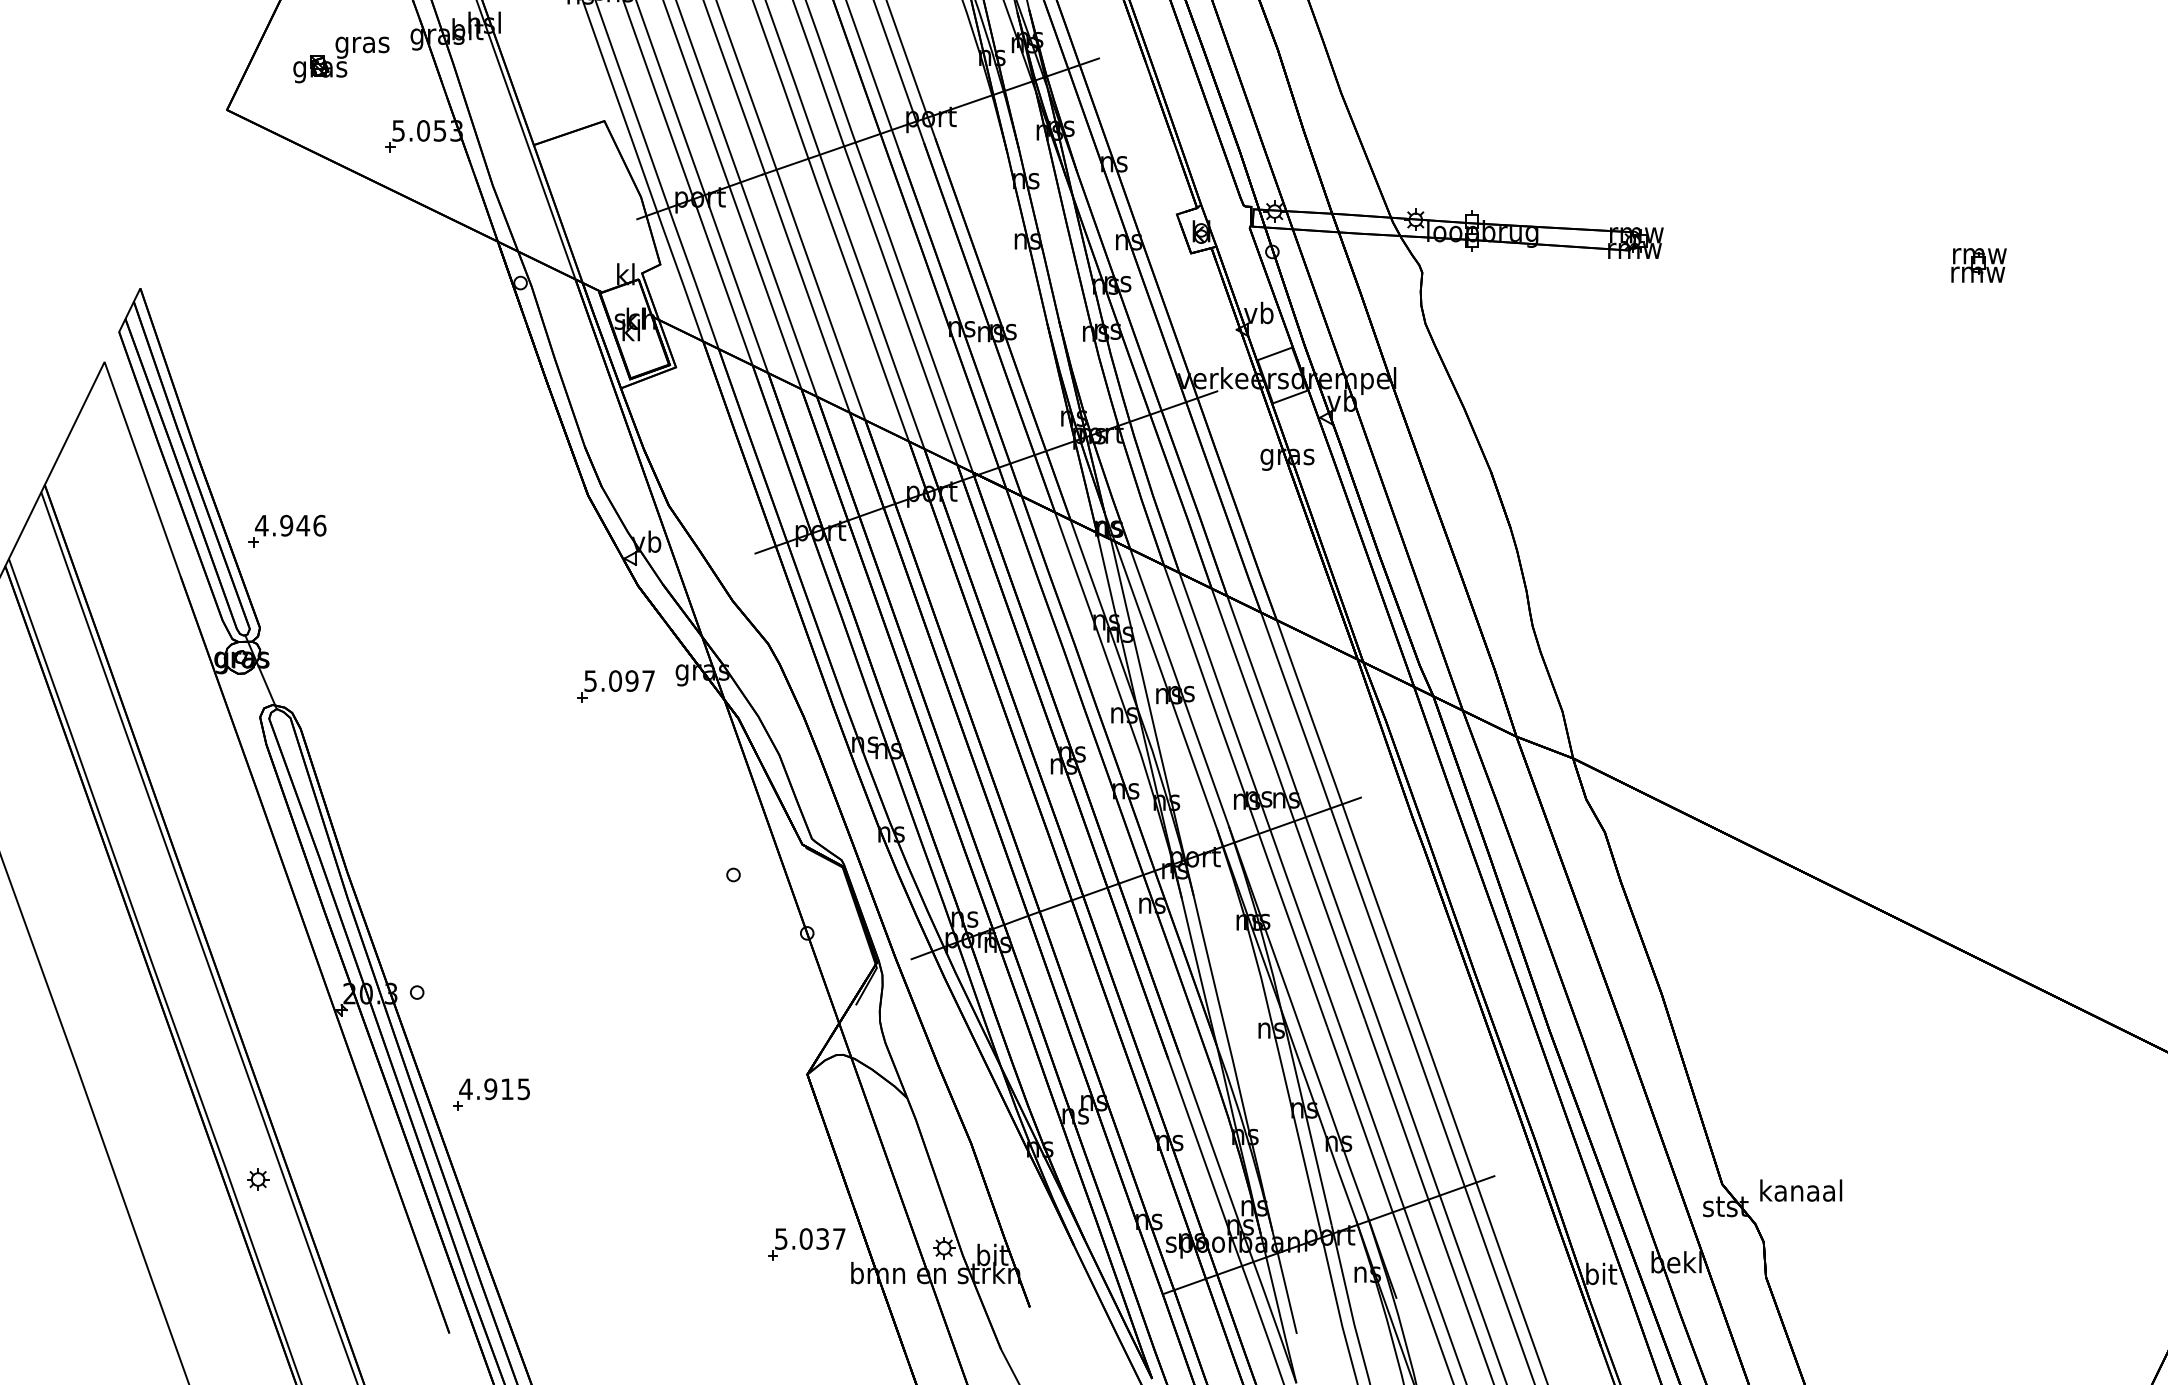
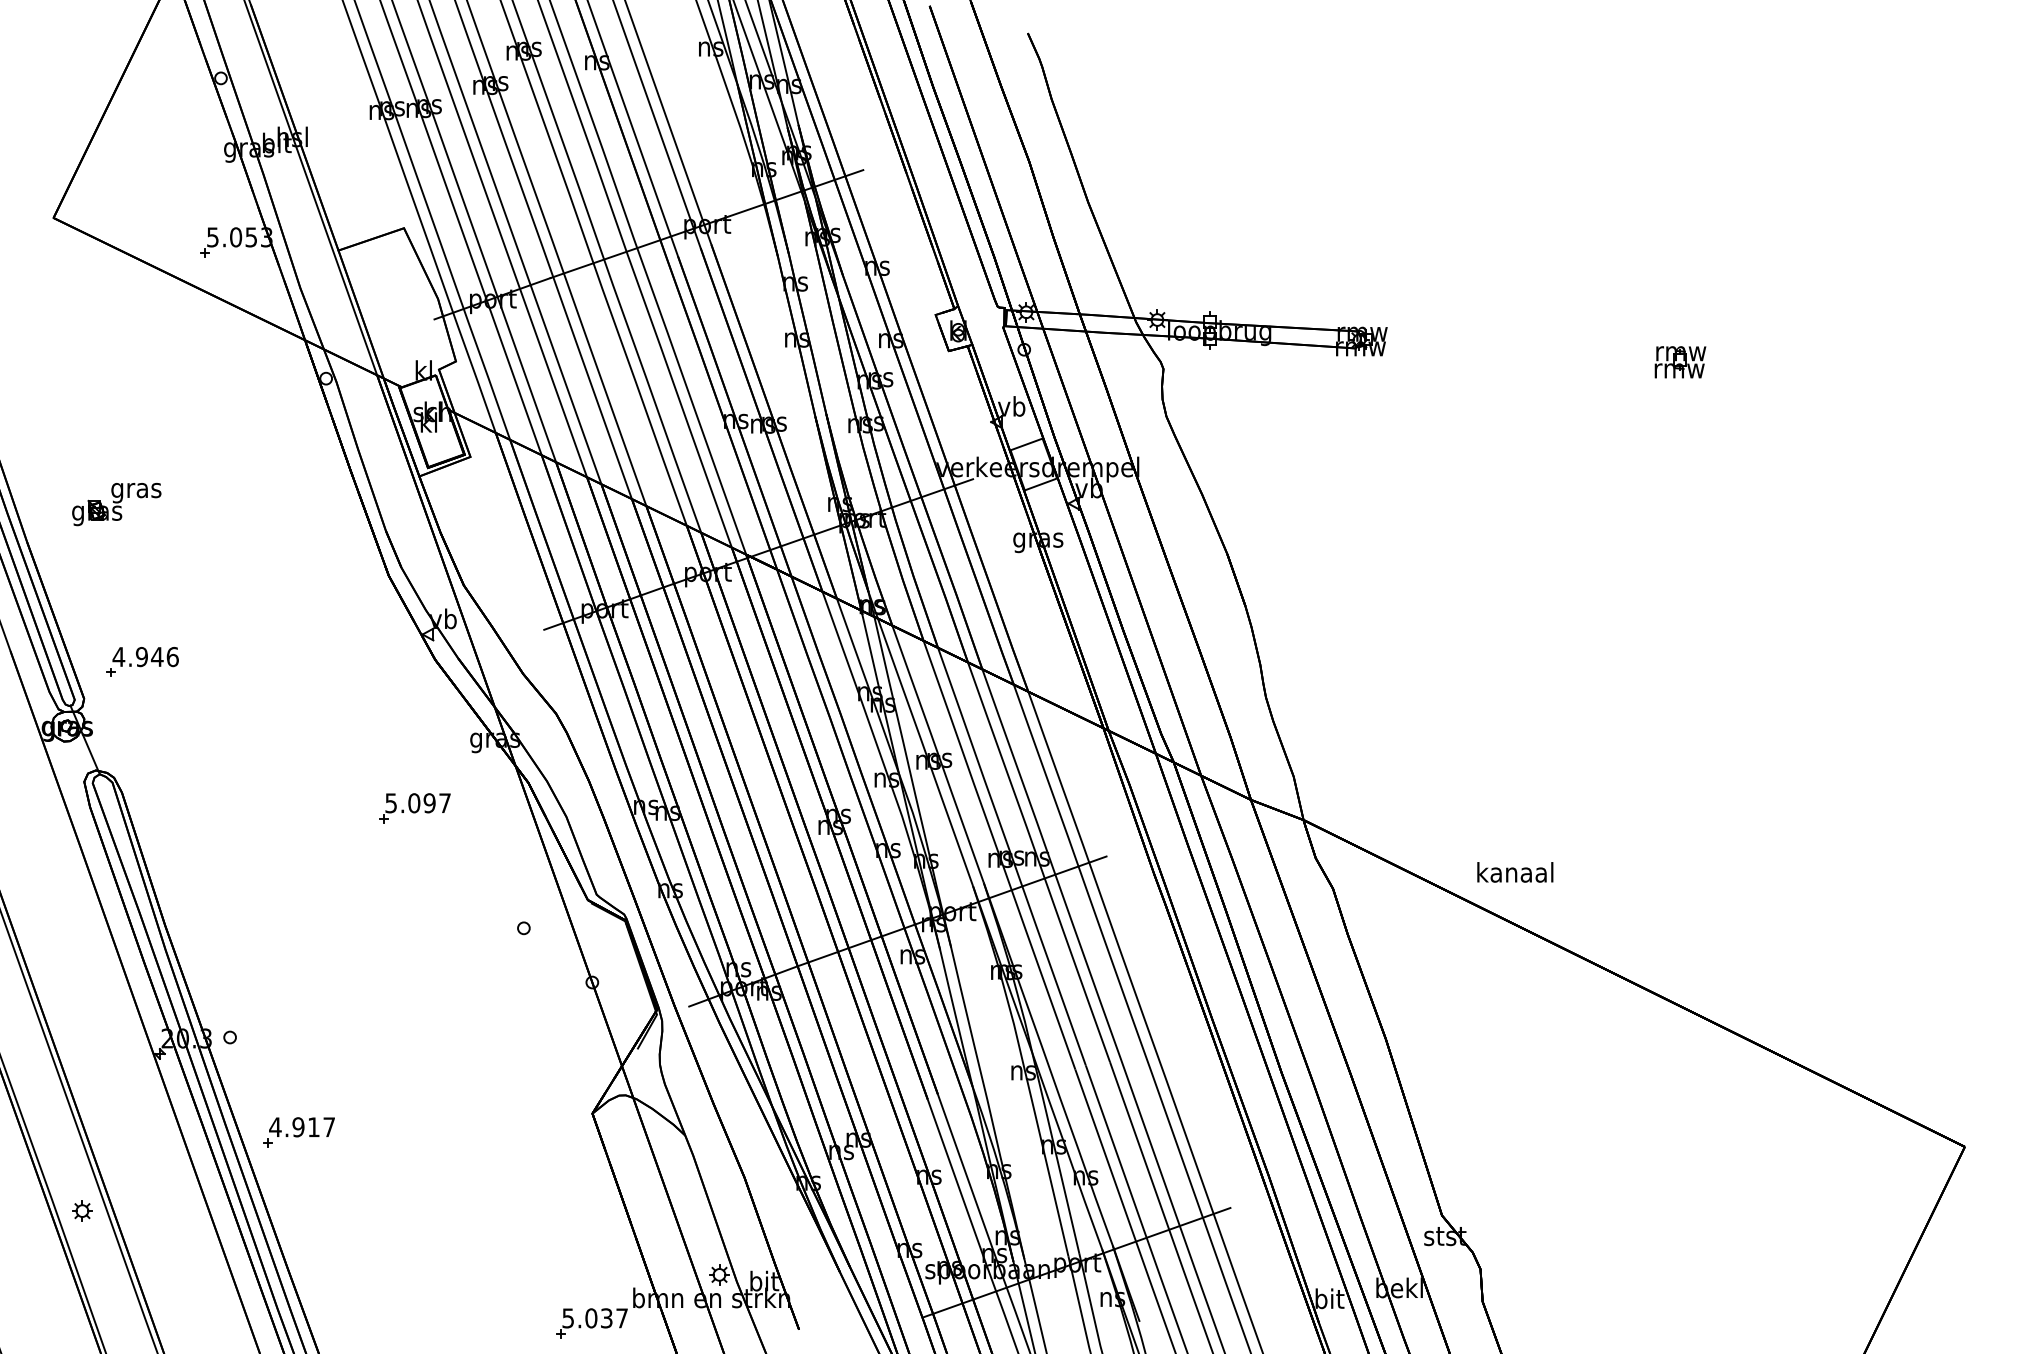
part: (341, 59) -> (116, 504), moved
part: (287, 530) -> (142, 661), moved
part: (615, 686) -> (414, 808), moved
text: (523, 1089) -> (328, 1127), 4.915 -> 4.917
text: (1801, 1190) -> (1515, 872), moved
part: (806, 1244) -> (591, 1323), moved

